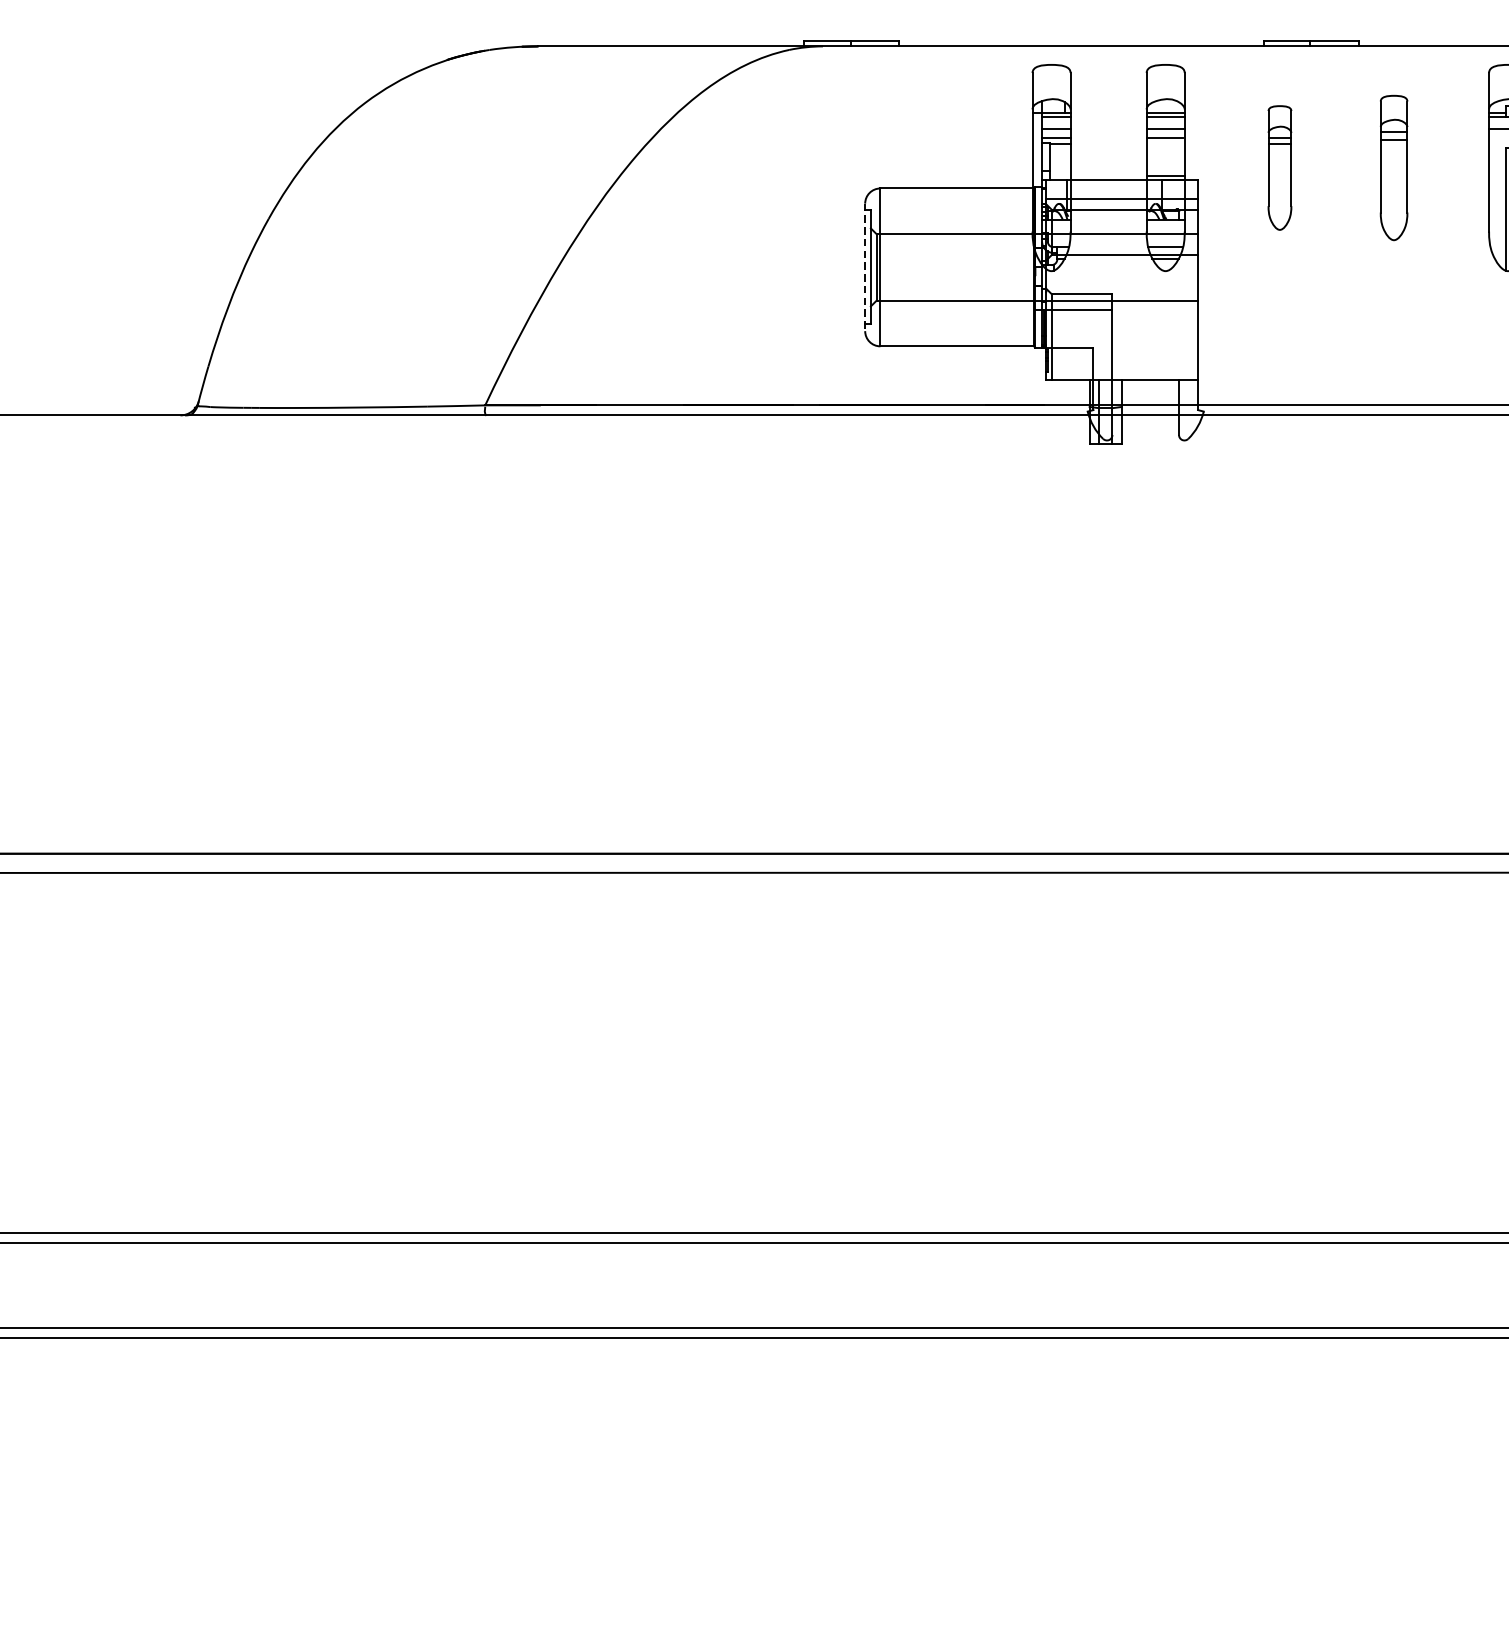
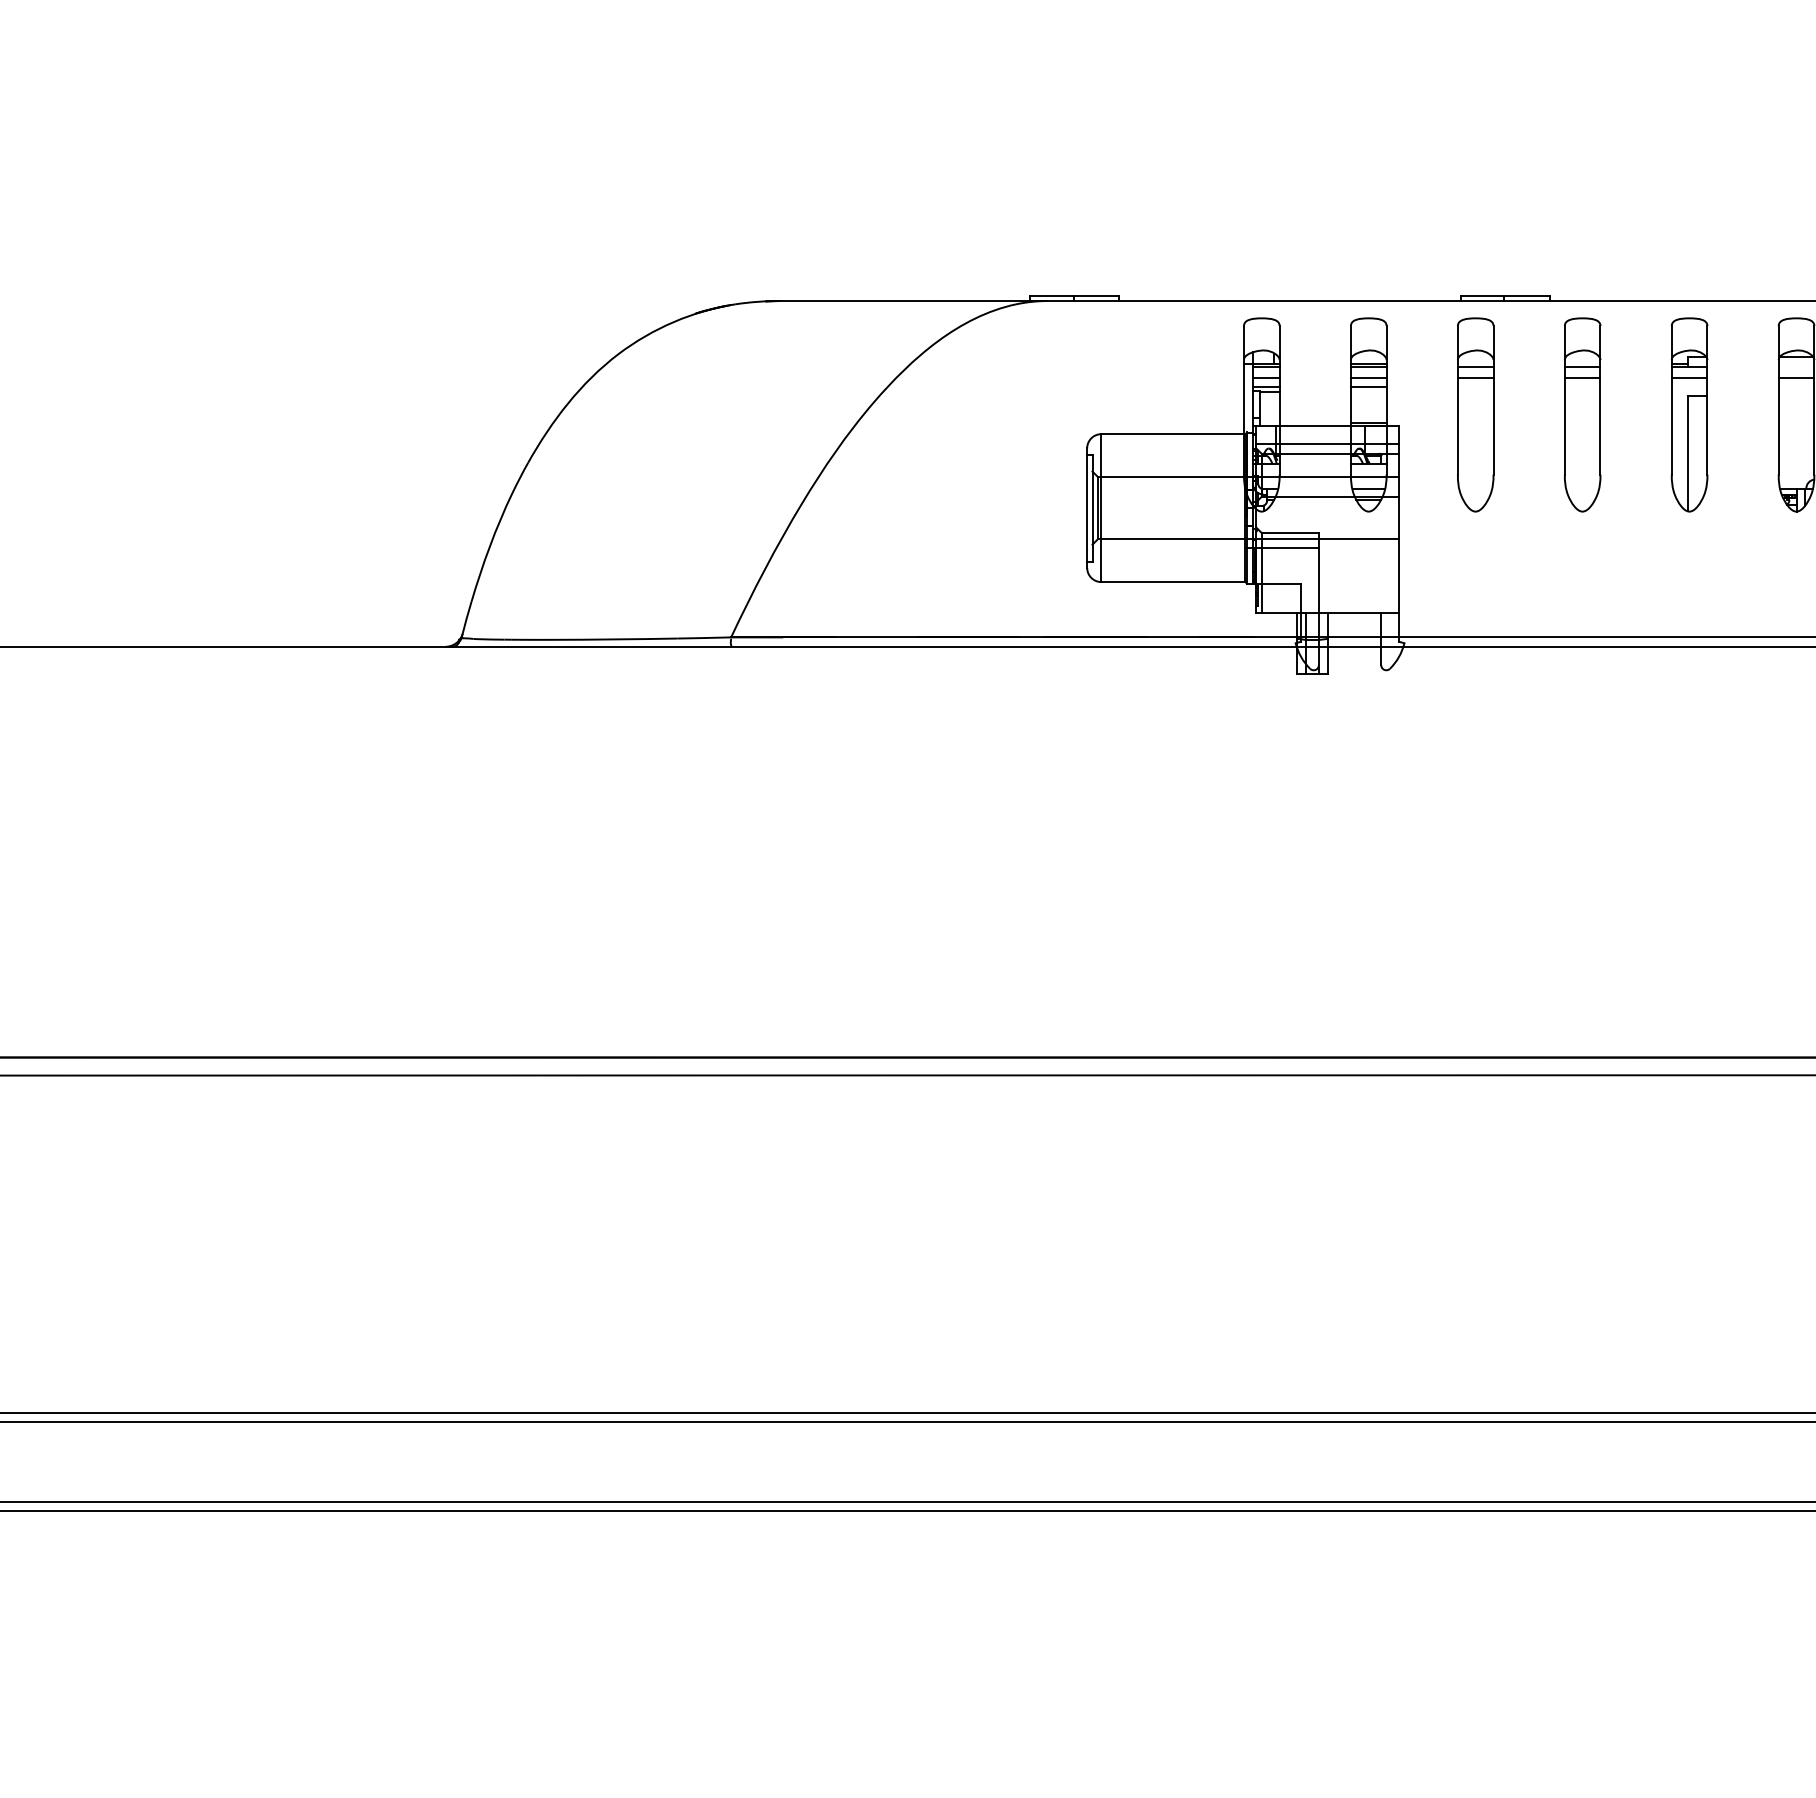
part: (1279, 167) -> (1475, 414), size x1.67
part: (1393, 167) -> (1582, 414), size x1.43
line: (865, 267) -> (1087, 508), dashed -> solid

